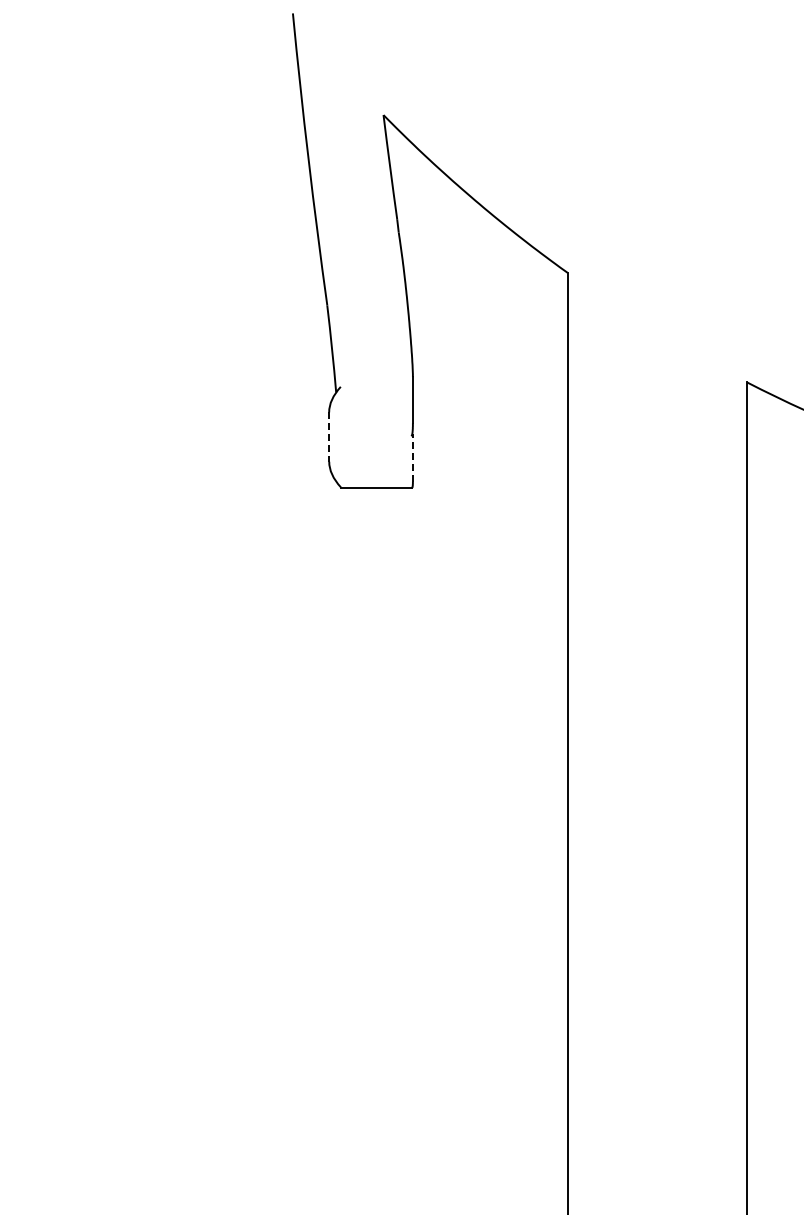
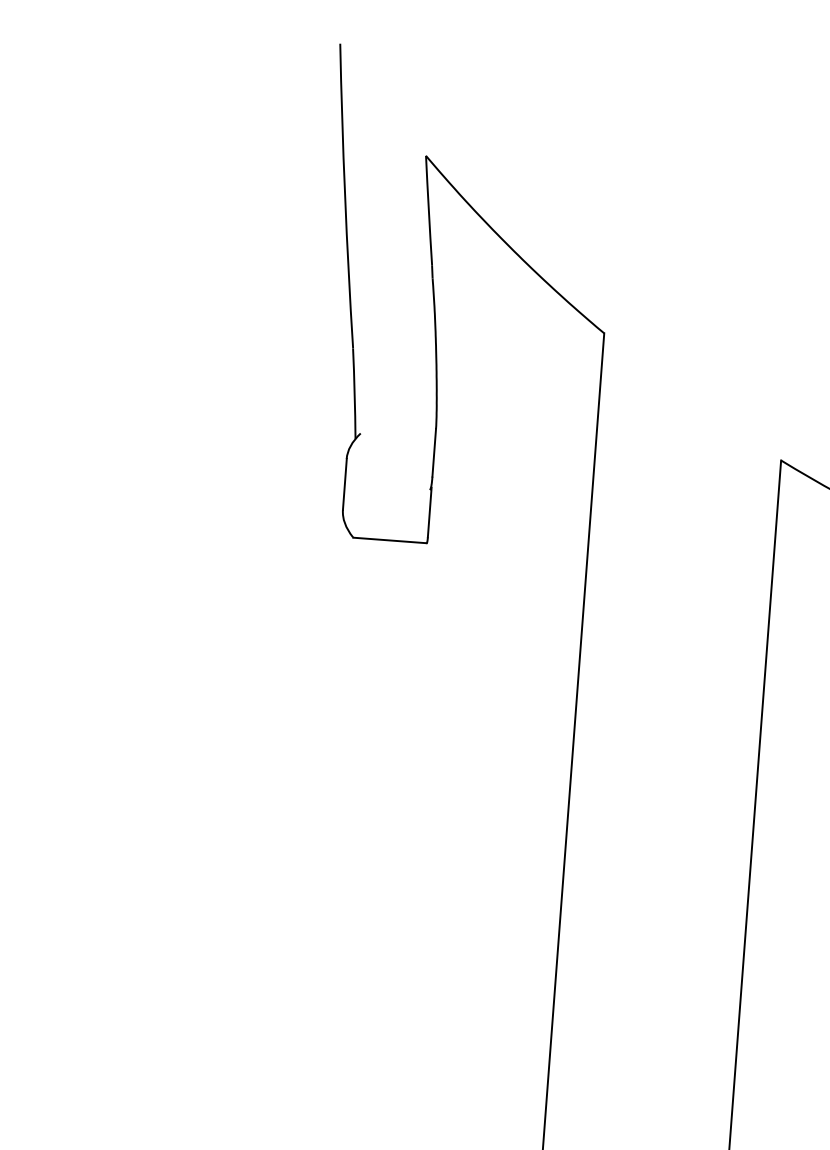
line: (329, 437) -> (345, 484), dashed -> solid
line: (412, 457) -> (429, 512), dashed -> solid

